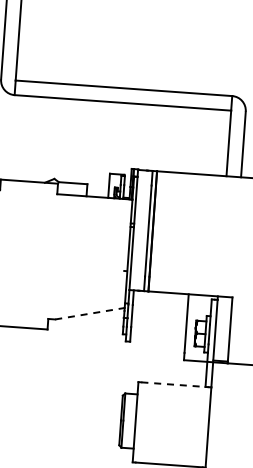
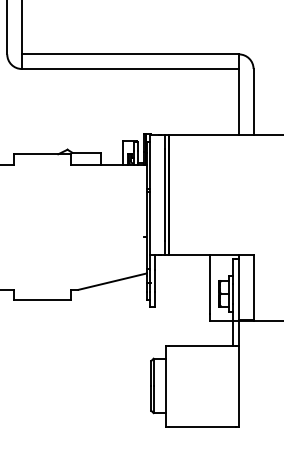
line: (90, 313) -> (113, 281), dashed -> solid
line: (173, 384) -> (201, 346), dashed -> solid

